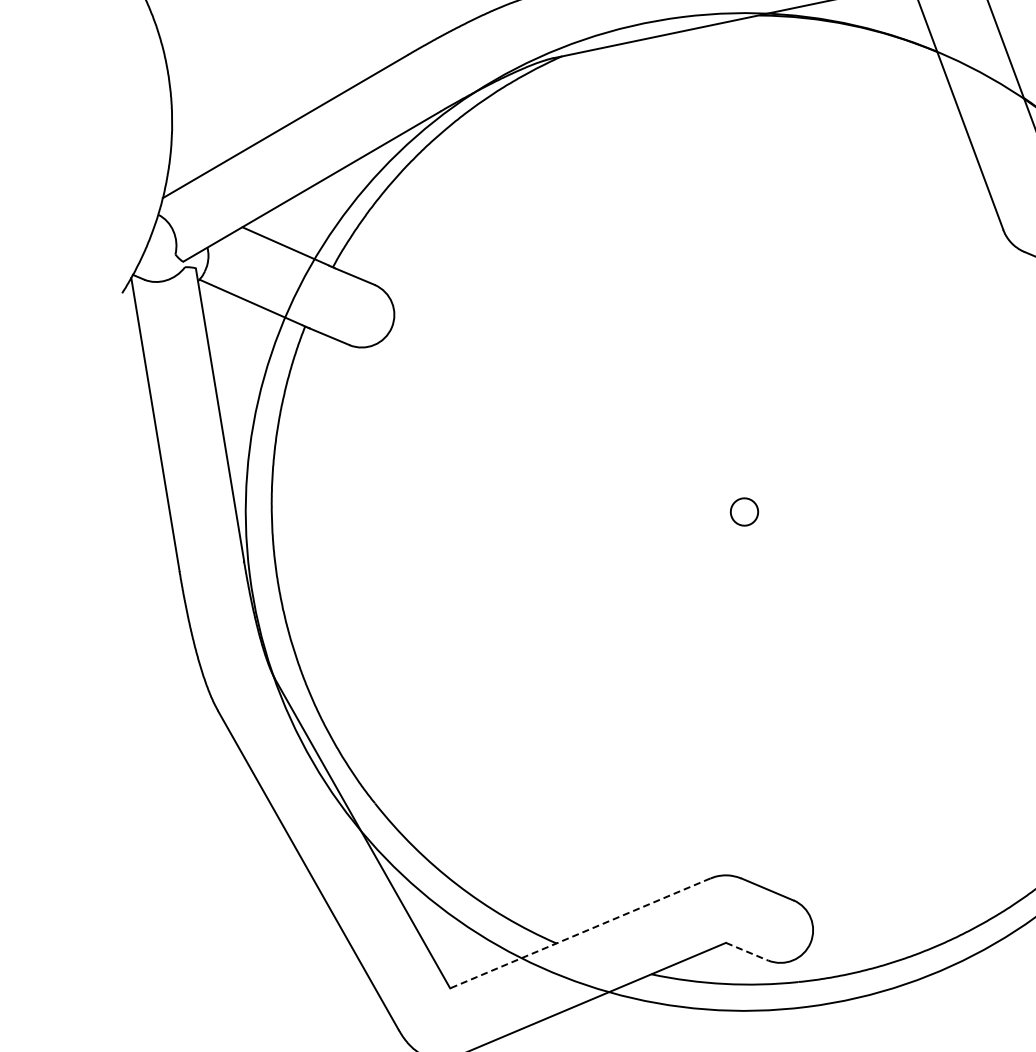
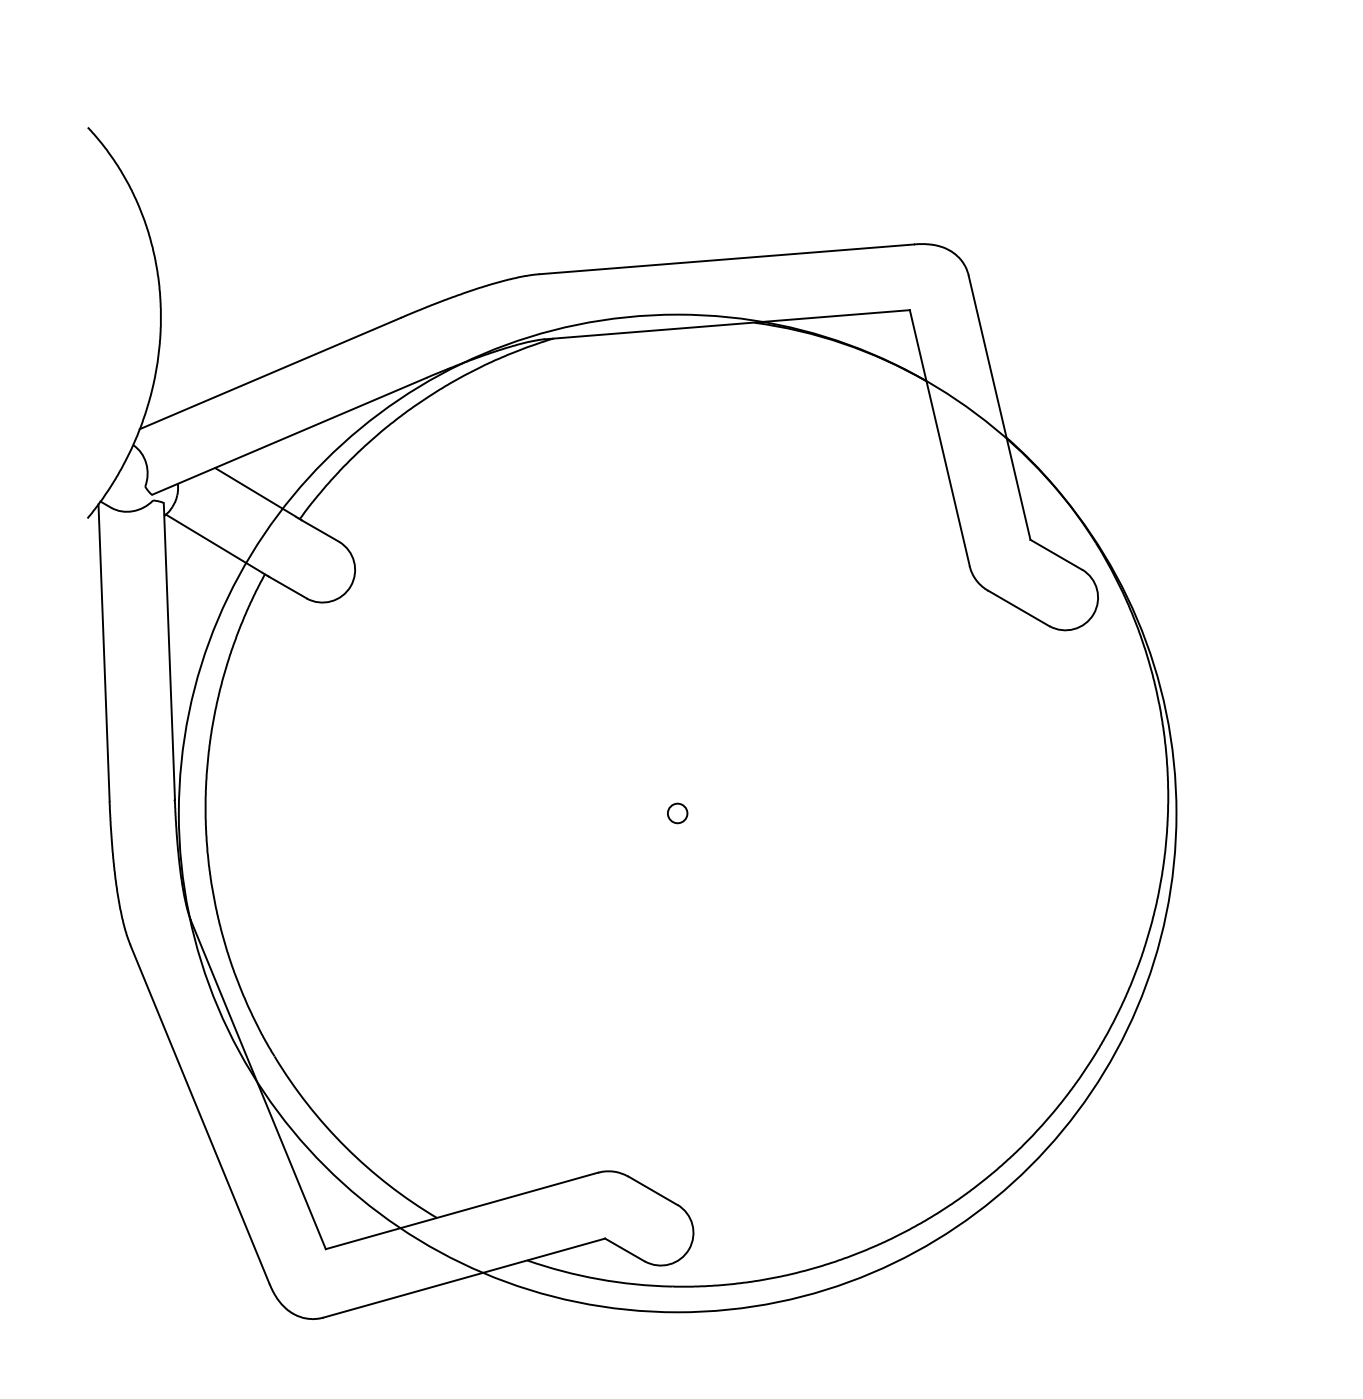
circle: (744, 512) -> (677, 813), size x0.71
line: (580, 933) -> (461, 1211), dashed -> solid
line: (746, 952) -> (624, 1250), dashed -> solid

